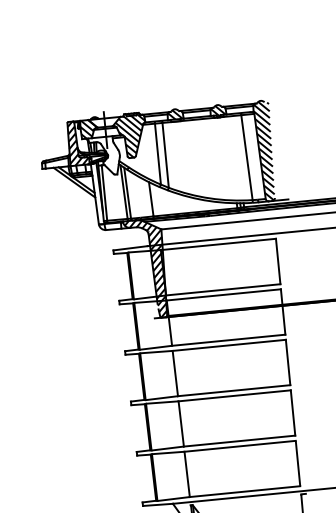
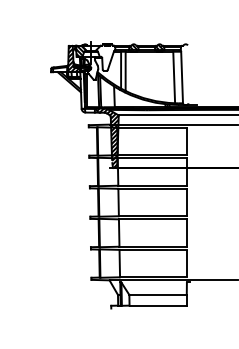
hatch: (131, 135) -> (106, 57), removed
hatch: (265, 150) -> (185, 74), removed

